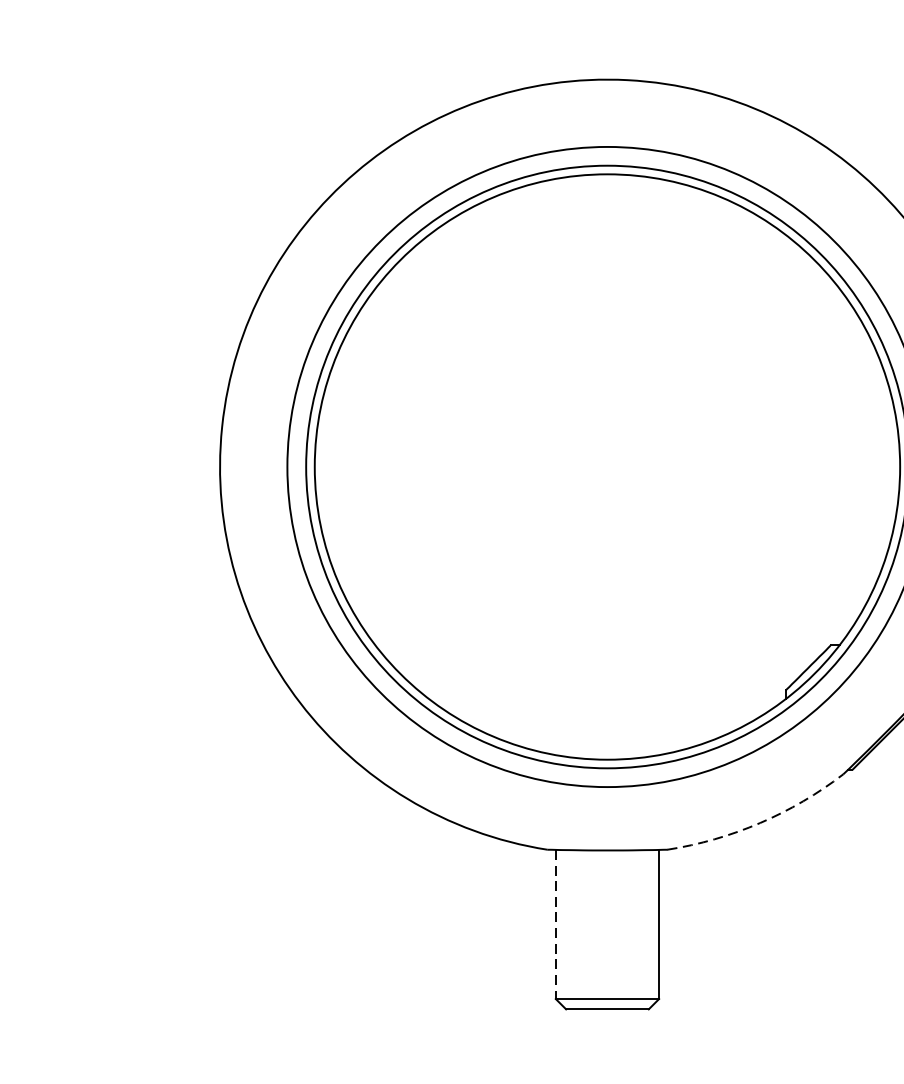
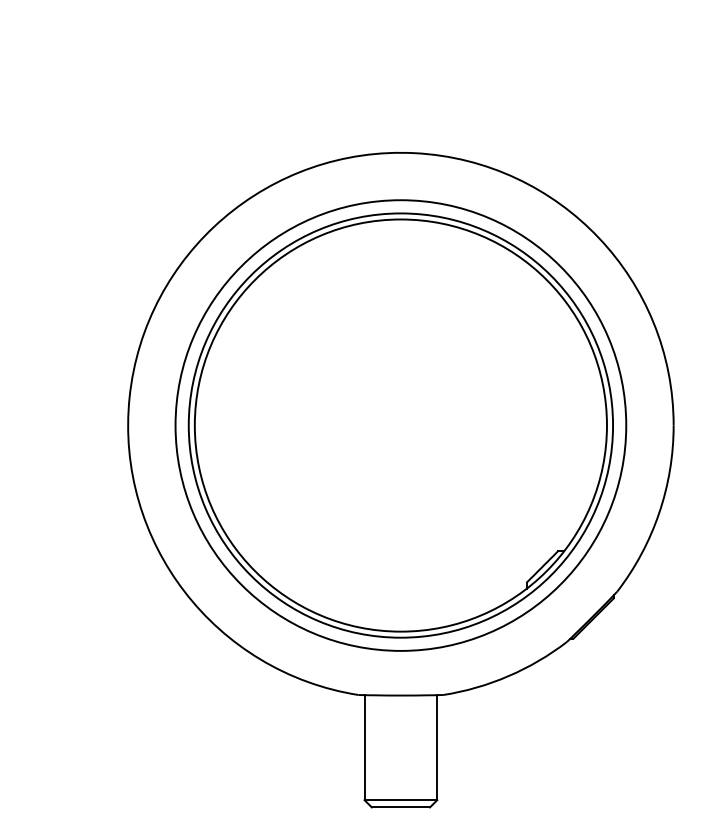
arc: (760, 823) -> (508, 676), dashed -> solid
line: (555, 925) -> (364, 748), dashed -> solid

